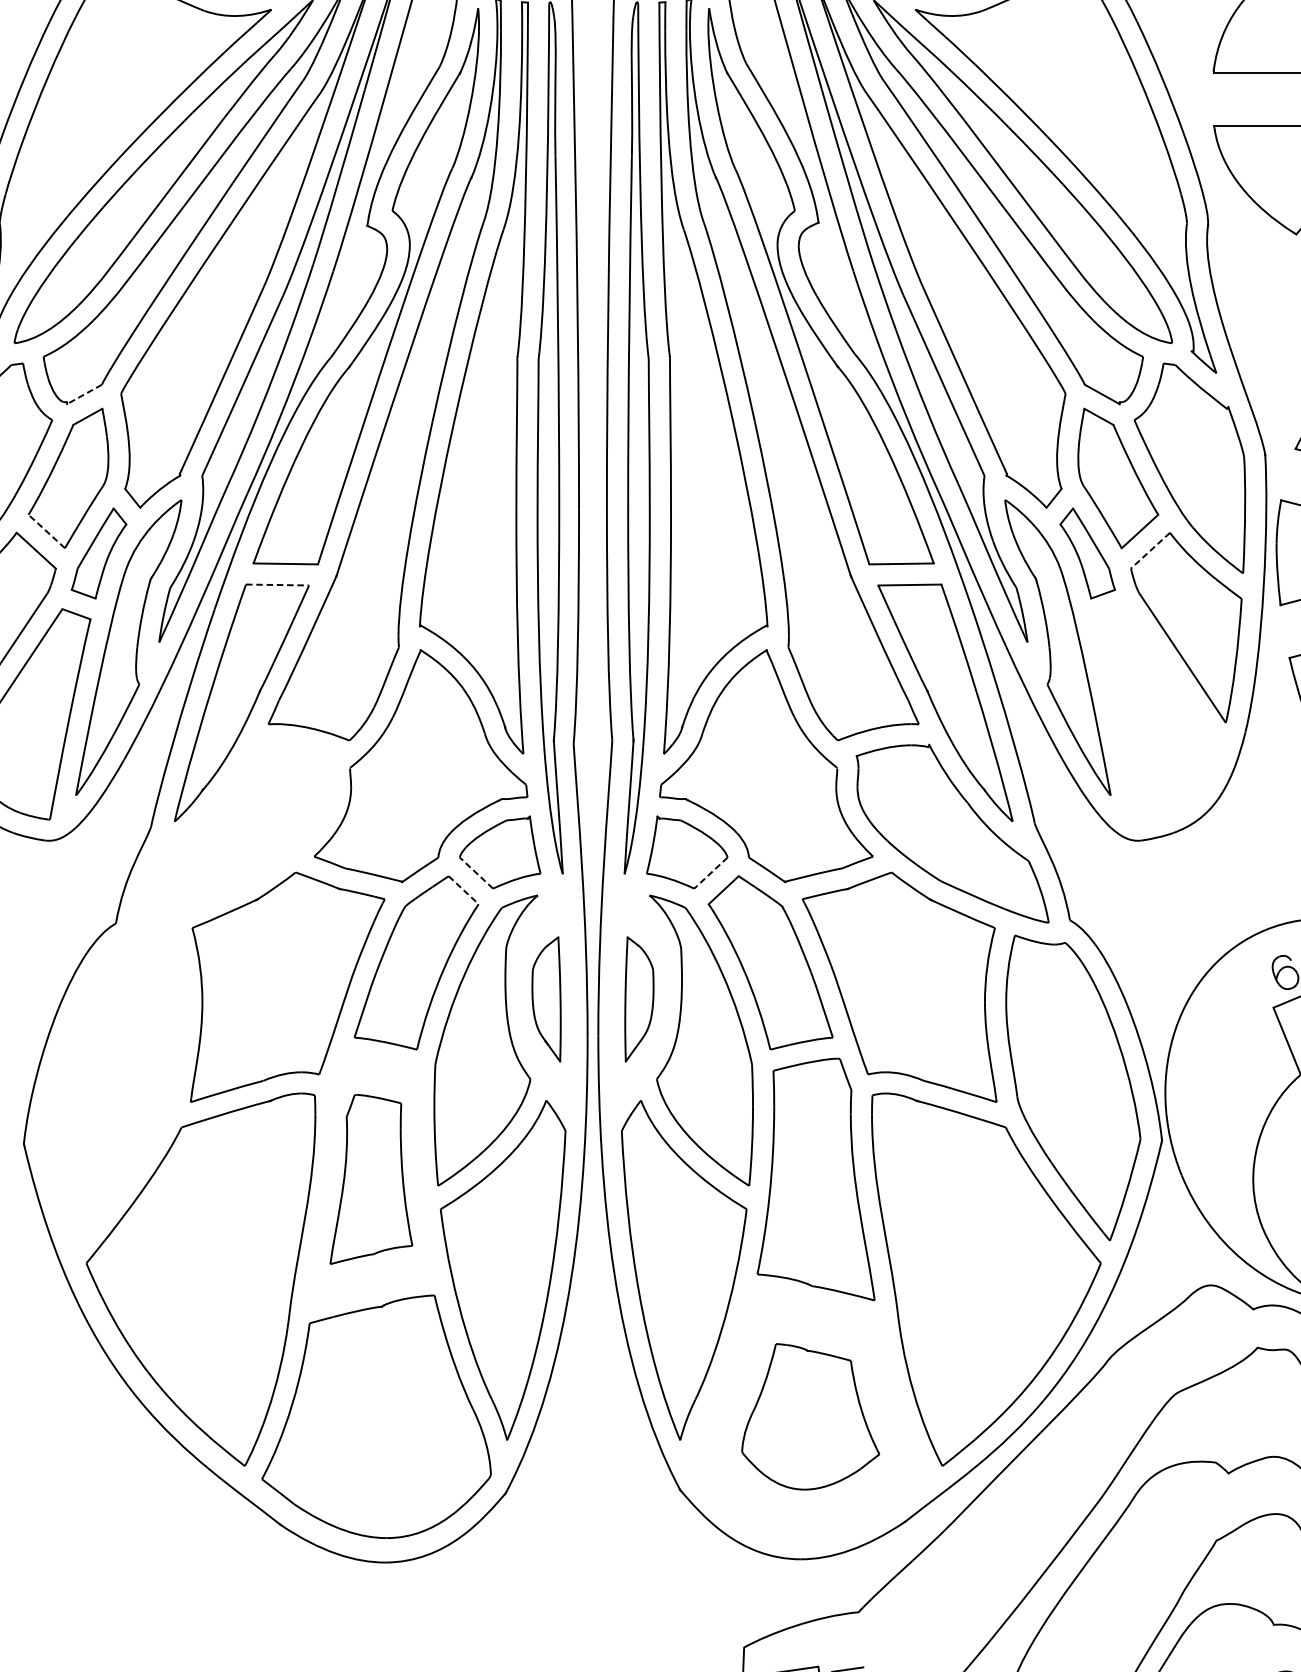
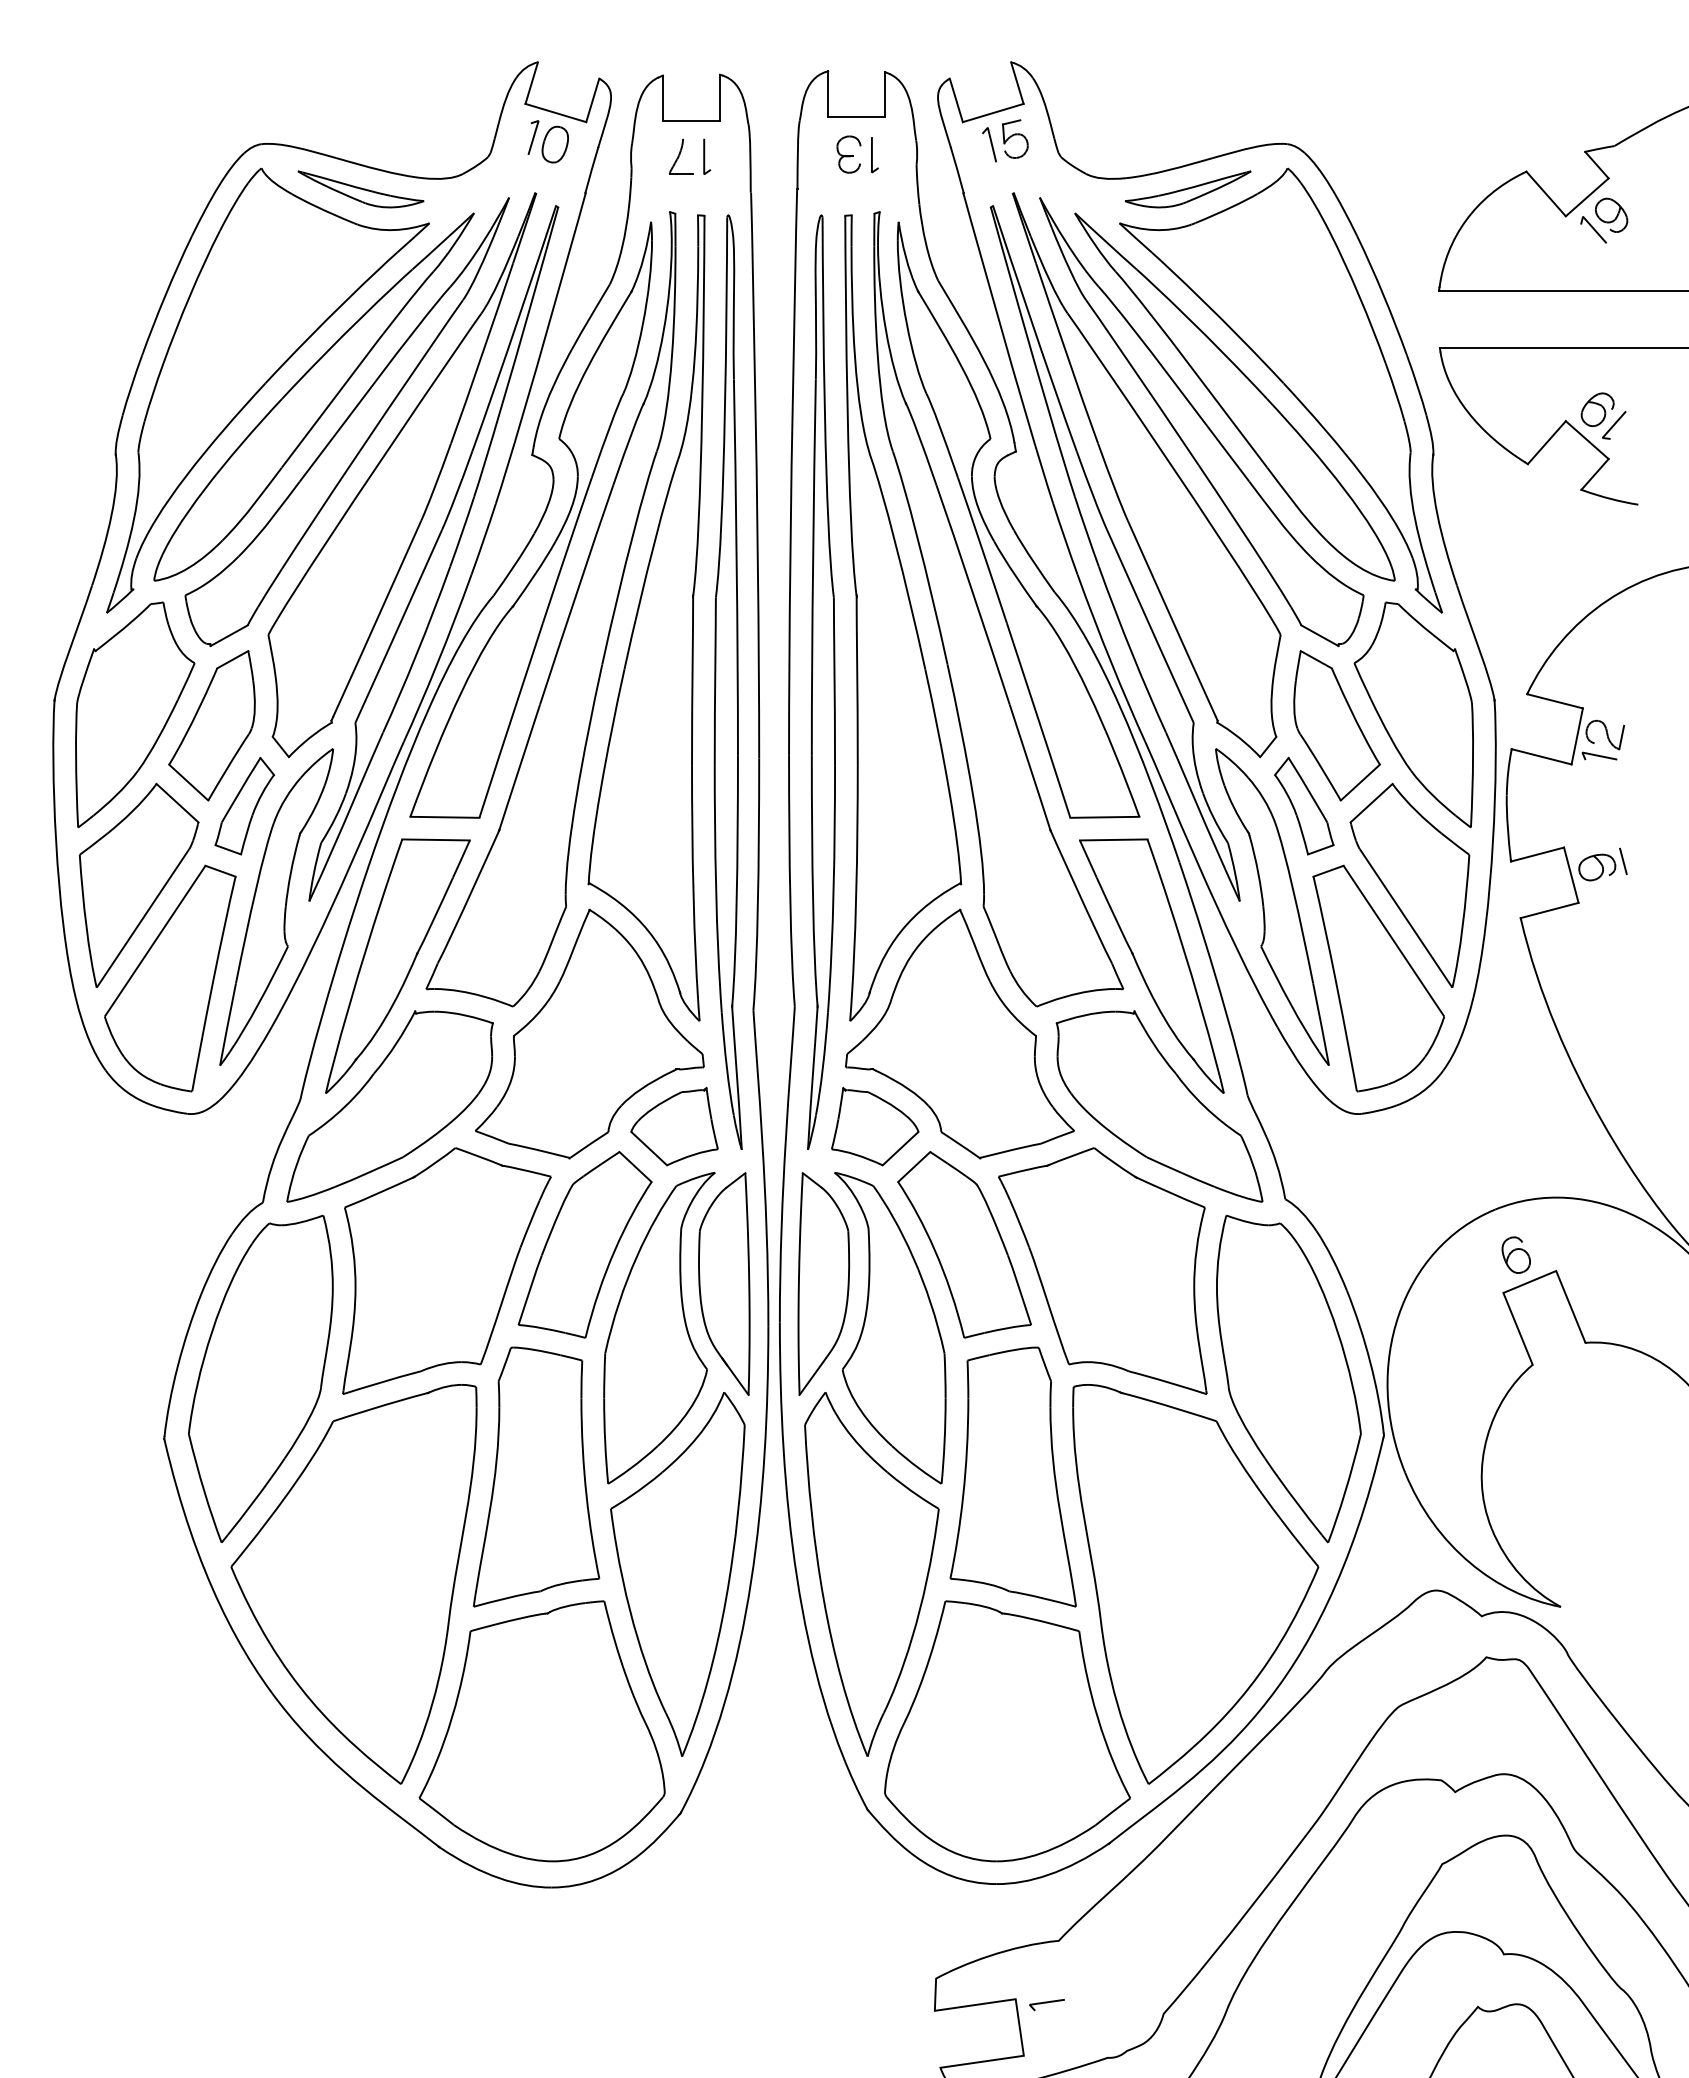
line: (83, 394) -> (228, 635), dashed -> solid
line: (46, 531) -> (188, 782), dashed -> solid
line: (1150, 551) -> (1371, 803), dashed -> solid
line: (277, 584) -> (436, 839), dashed -> solid
part: (1156, 714) -> (1378, 978), added
part: (234, 833) -> (389, 1106), added
line: (475, 872) -> (648, 1148), dashed -> solid
line: (710, 873) -> (900, 1149), dashed -> solid
line: (463, 890) -> (635, 1167), dashed -> solid
part: (546, 998) -> (724, 1283), size x1.67
part: (639, 998) -> (823, 1283), size x1.67
part: (113, 1087) -> (260, 1378), added
part: (371, 1178) -> (536, 1476), size x1.43
part: (810, 1416) -> (1007, 1731), size x1.67

